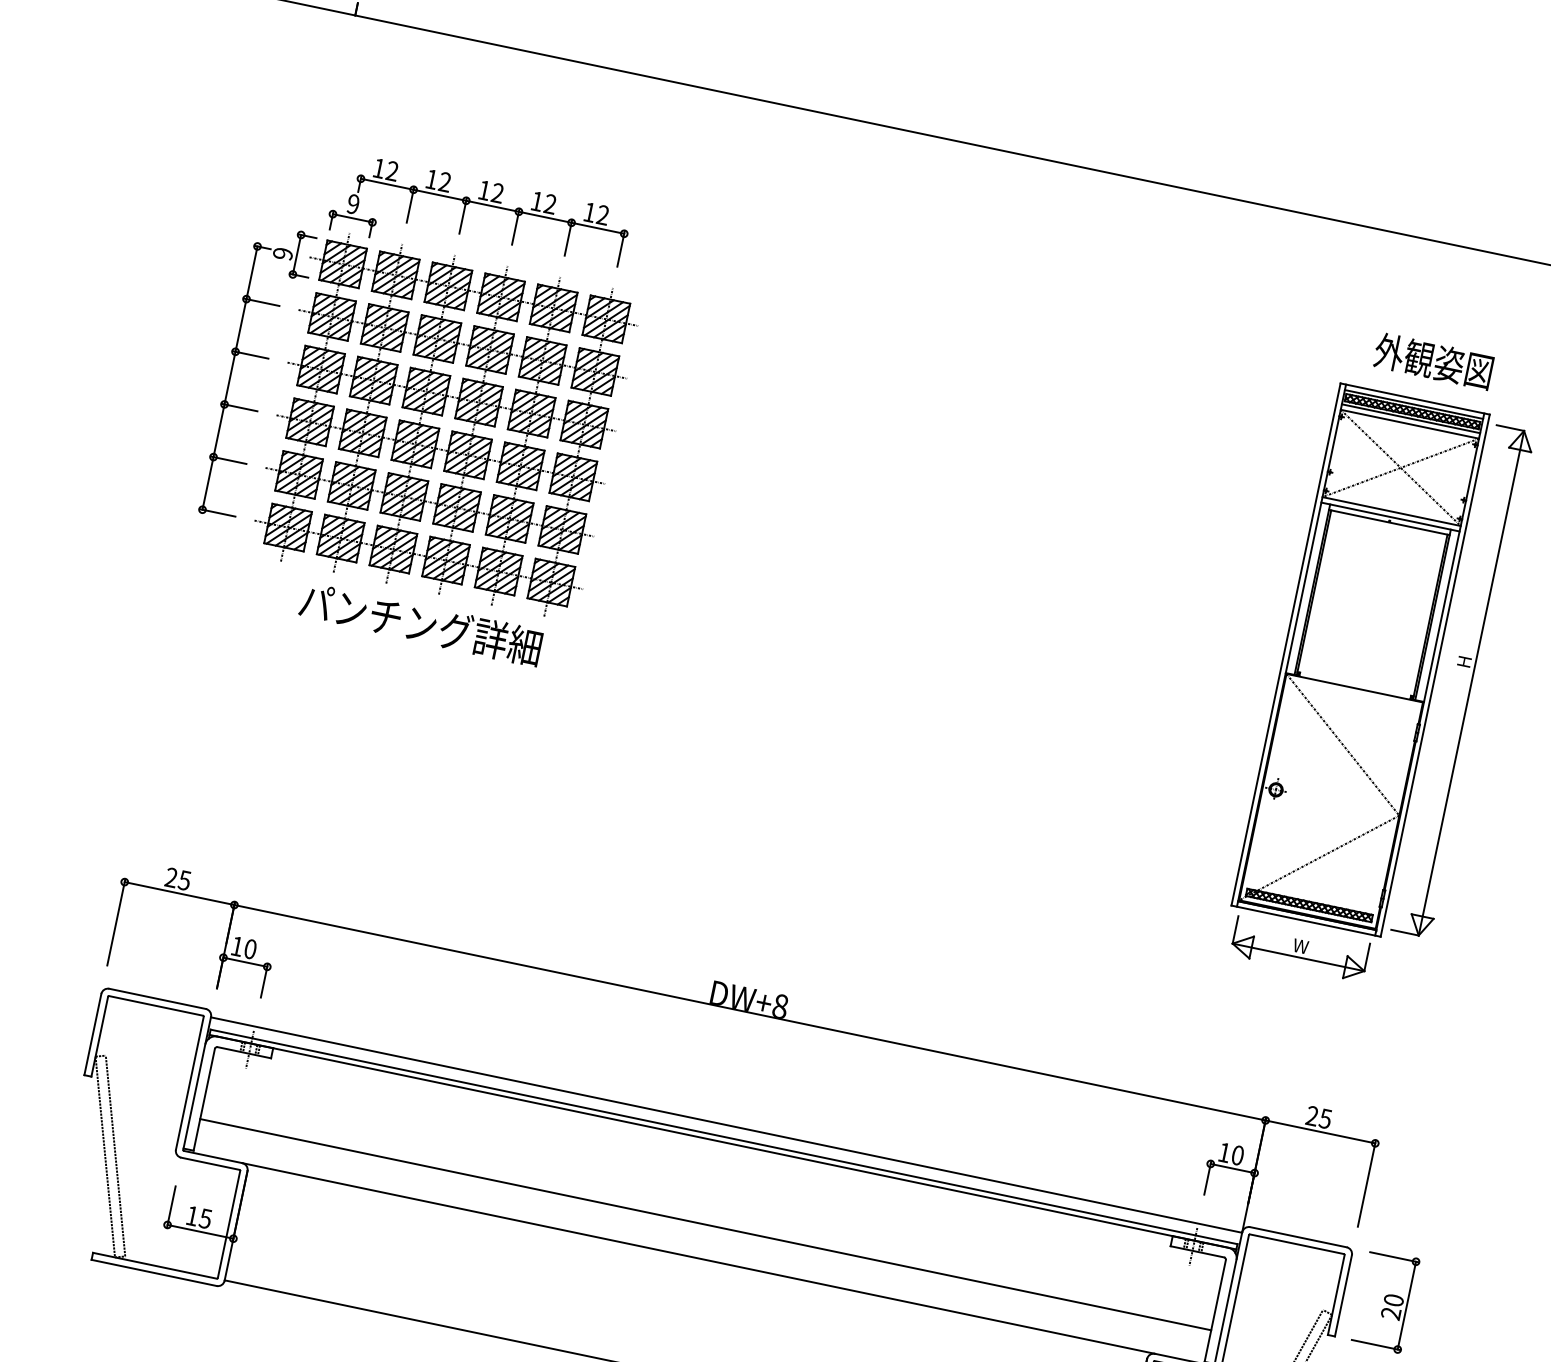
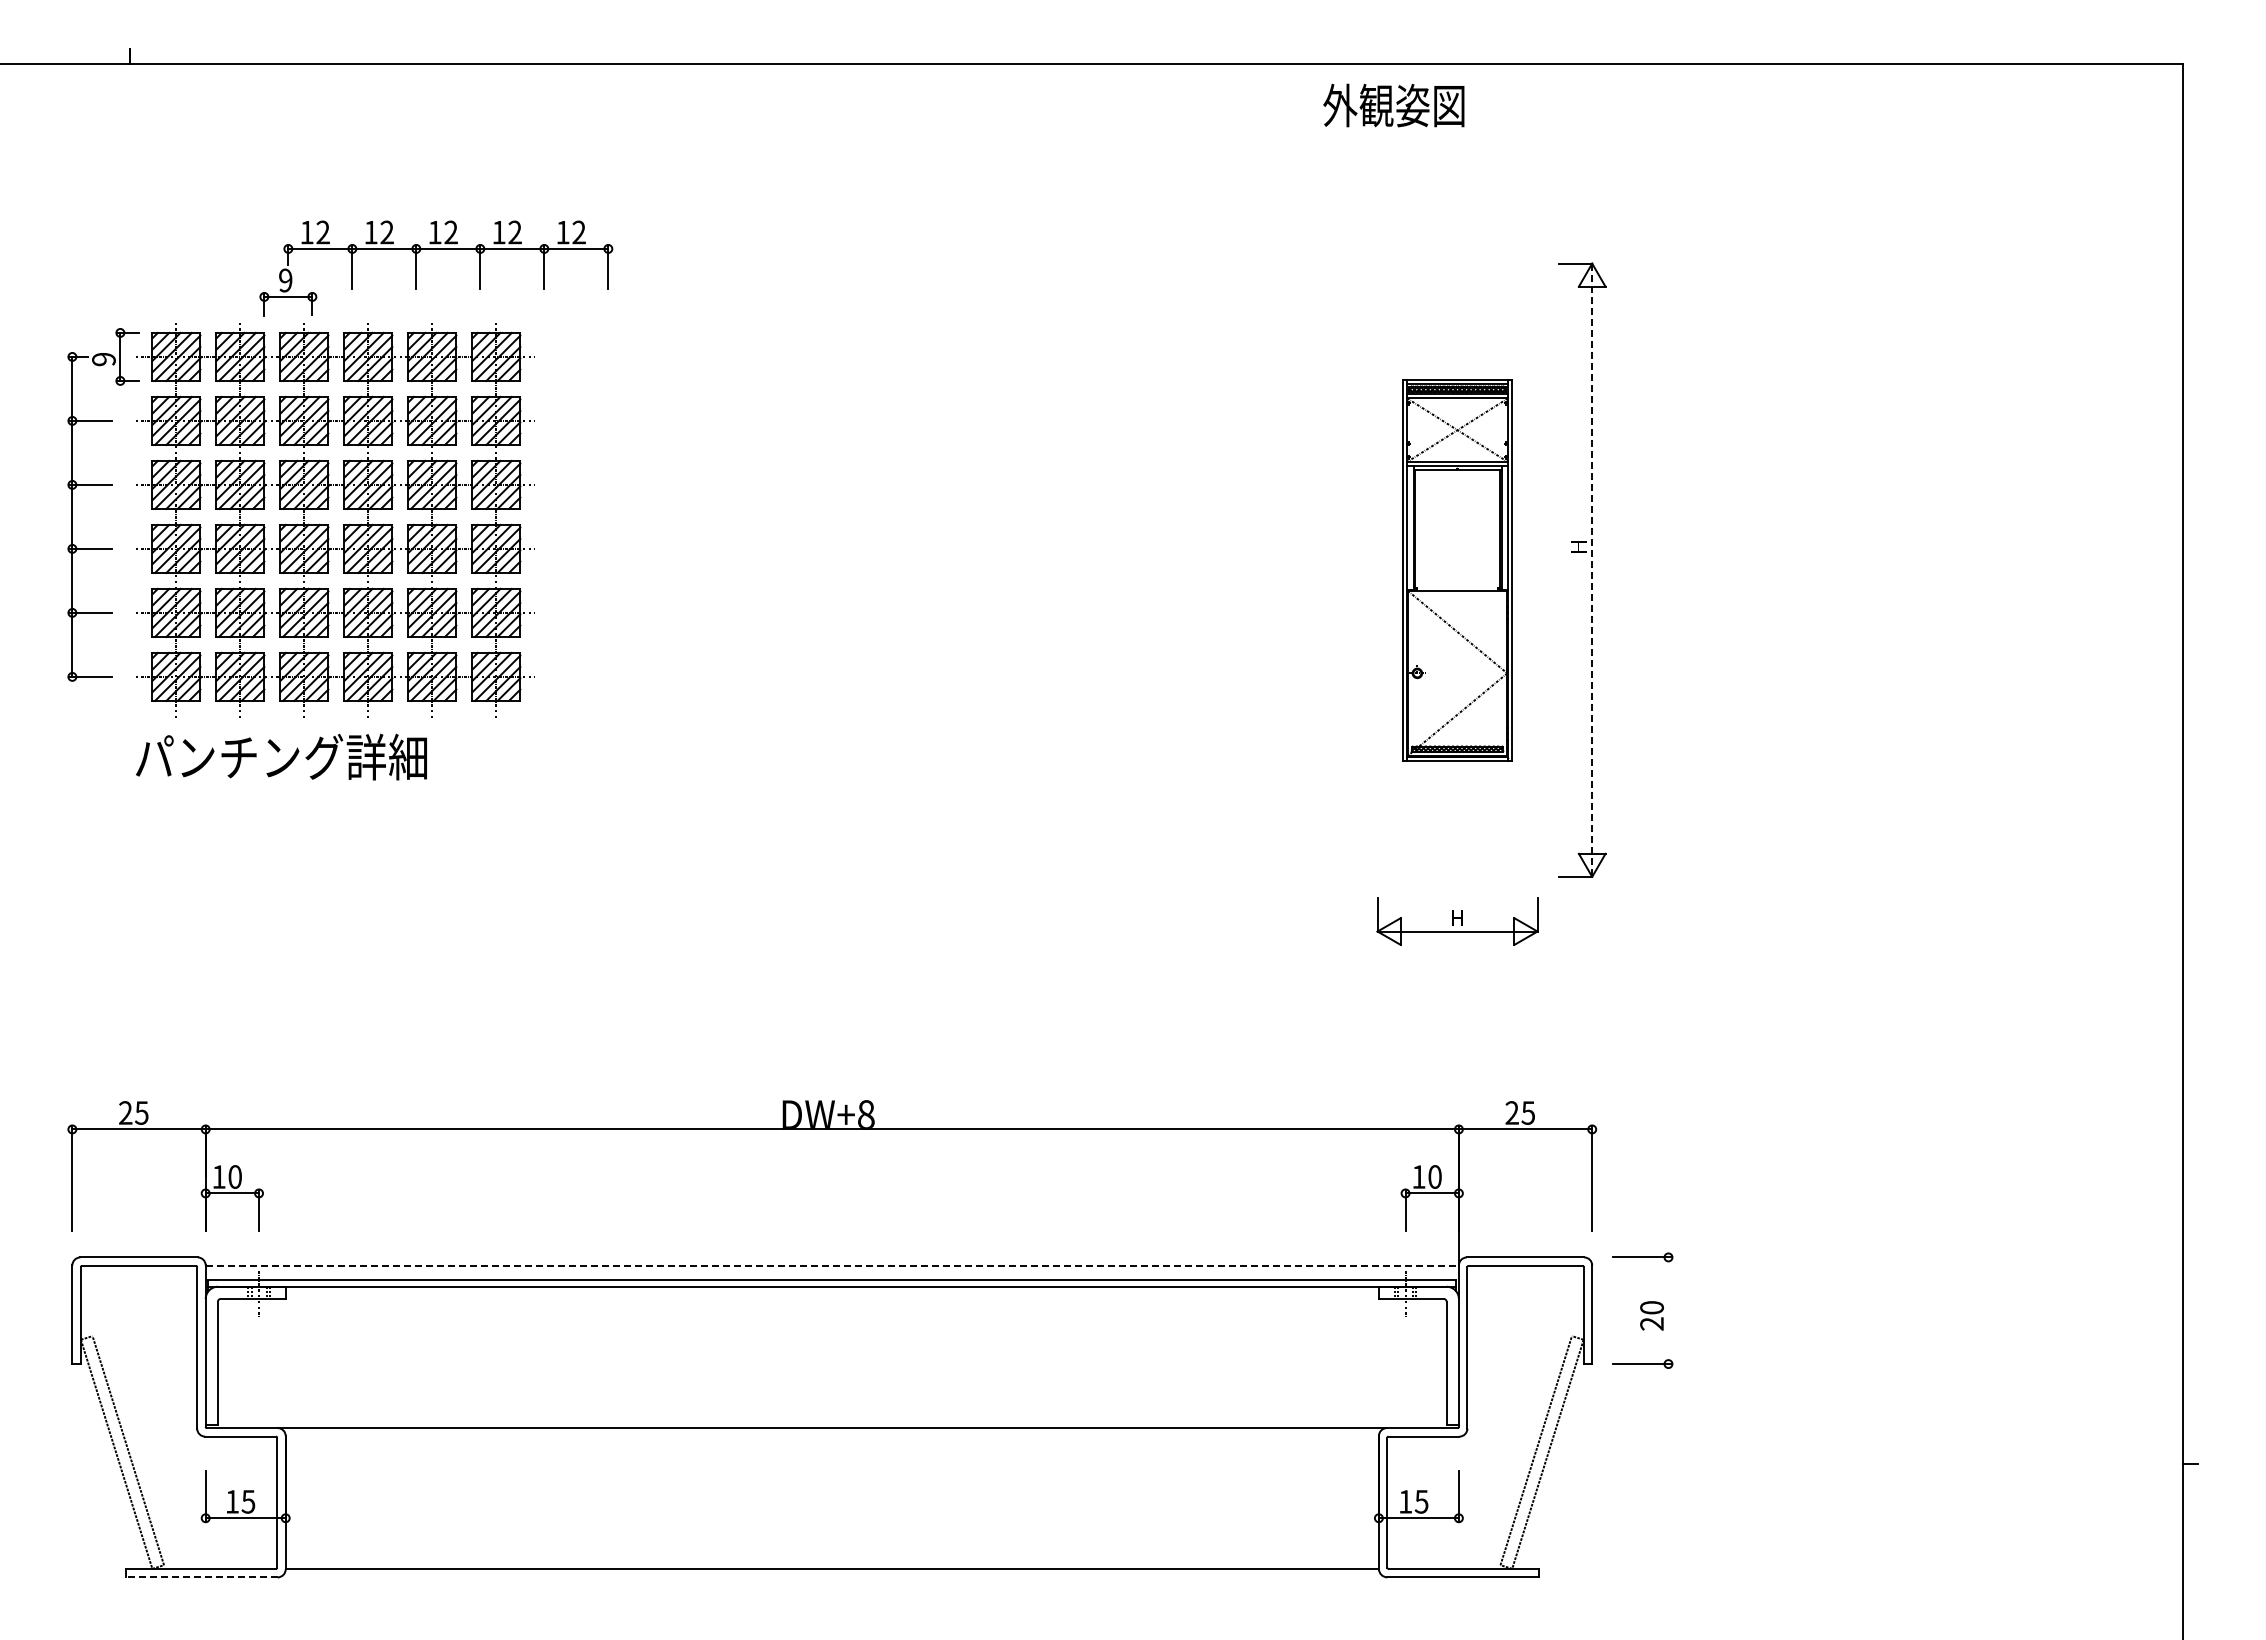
part: (482, 204) -> (436, 249), moved
text: (1433, 361) -> (1393, 105), moved
text: (420, 623) -> (281, 756), moved
part: (1360, 660) -> (1457, 570), size x0.6
line: (1471, 683) -> (1592, 570), solid -> dashed
text: (1300, 946) -> (1457, 918), W -> H
line: (726, 1124) -> (832, 1265), solid -> dashed
line: (704, 1224) -> (831, 1387), removed
line: (153, 1272) -> (201, 1577), solid -> dashed
line: (1406, 1305) -> (1668, 1310), removed

